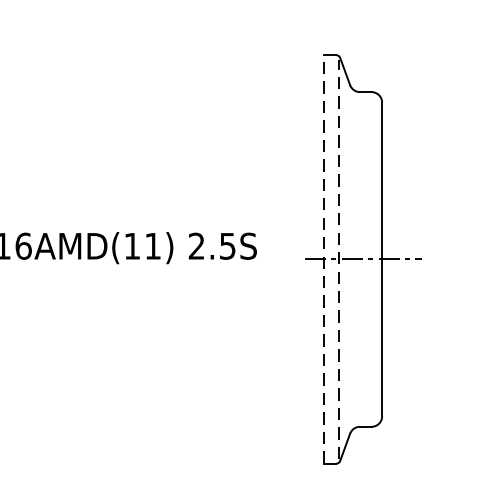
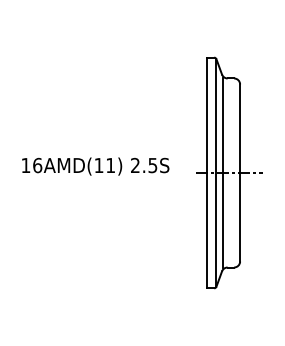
line: (324, 258) -> (207, 172), dashed -> solid
line: (352, 258) -> (223, 172), added
line: (338, 260) -> (215, 173), dashed -> solid

